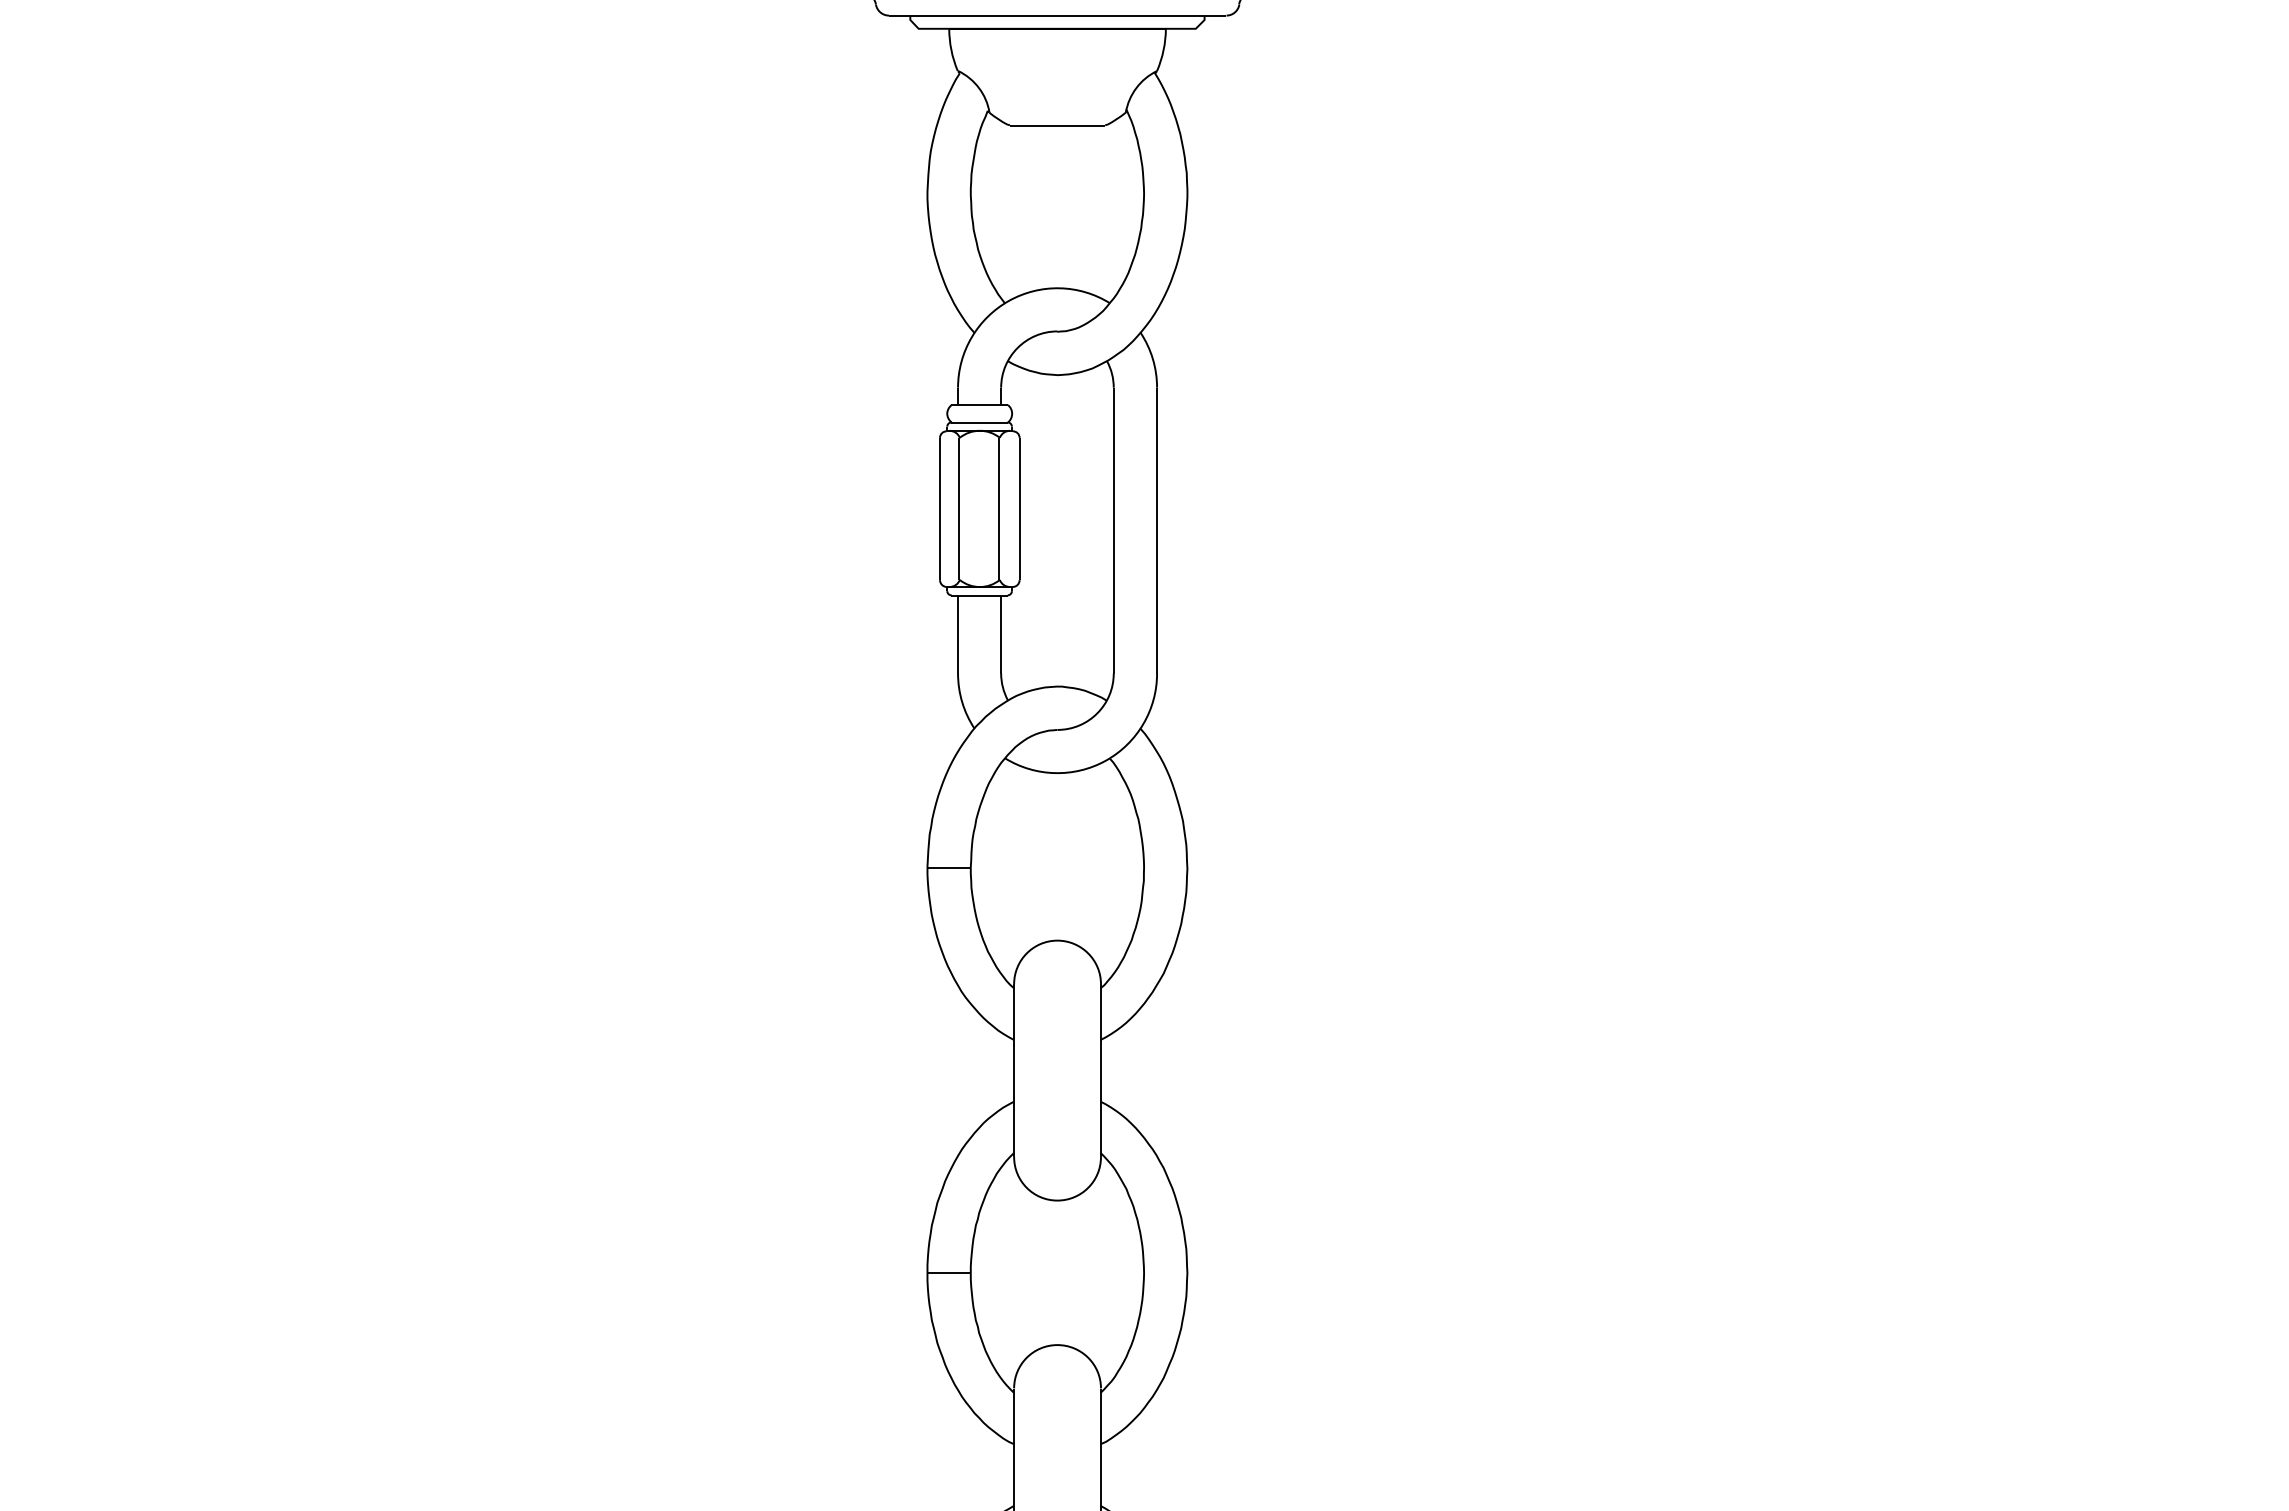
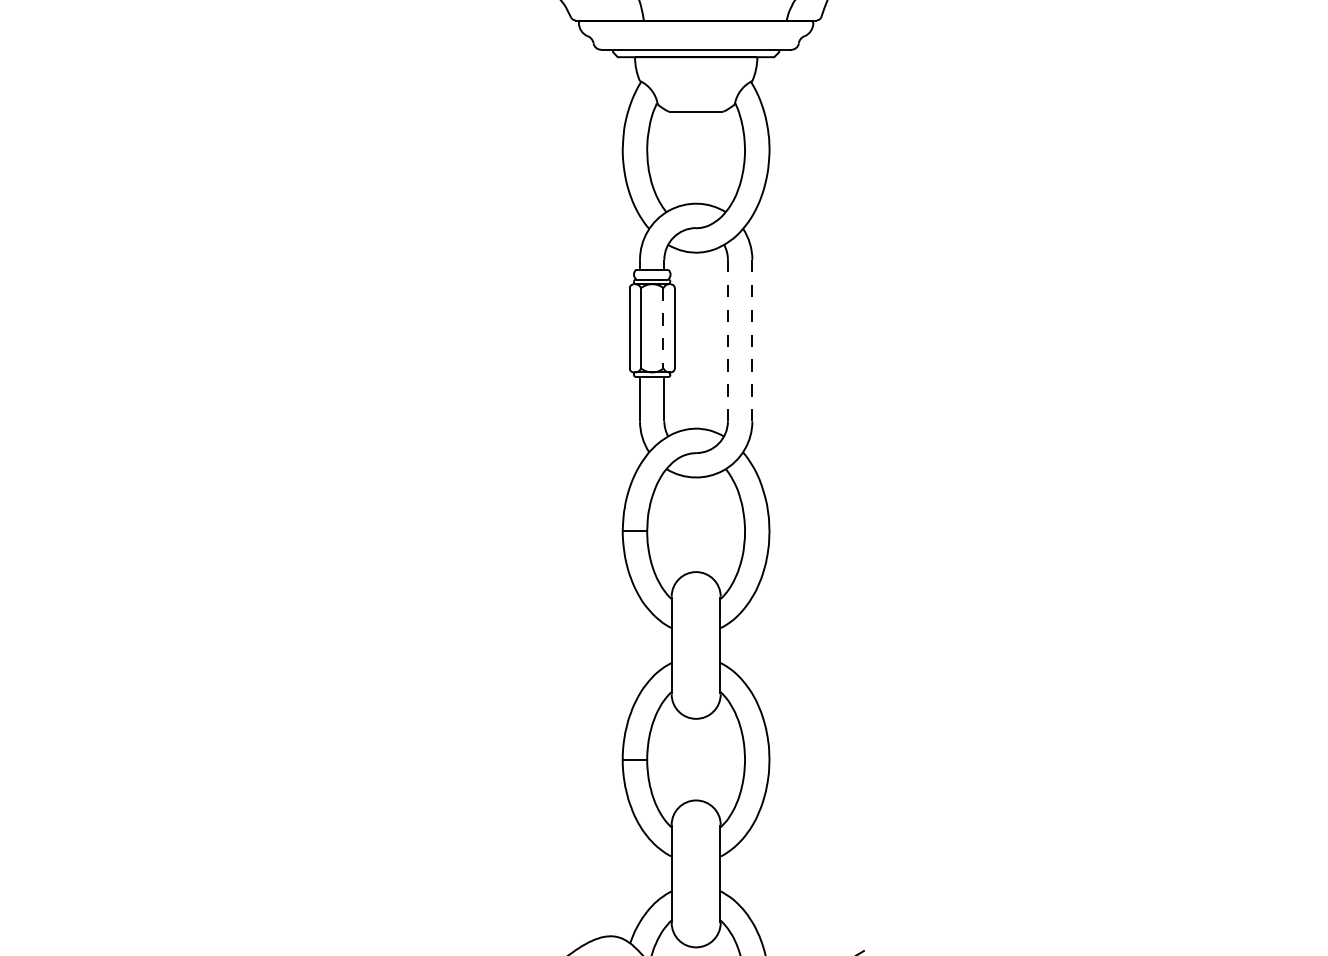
line: (999, 509) -> (663, 328), solid -> dashed
line: (1112, 530) -> (727, 340), solid -> dashed
line: (1157, 530) -> (752, 340), solid -> dashed

